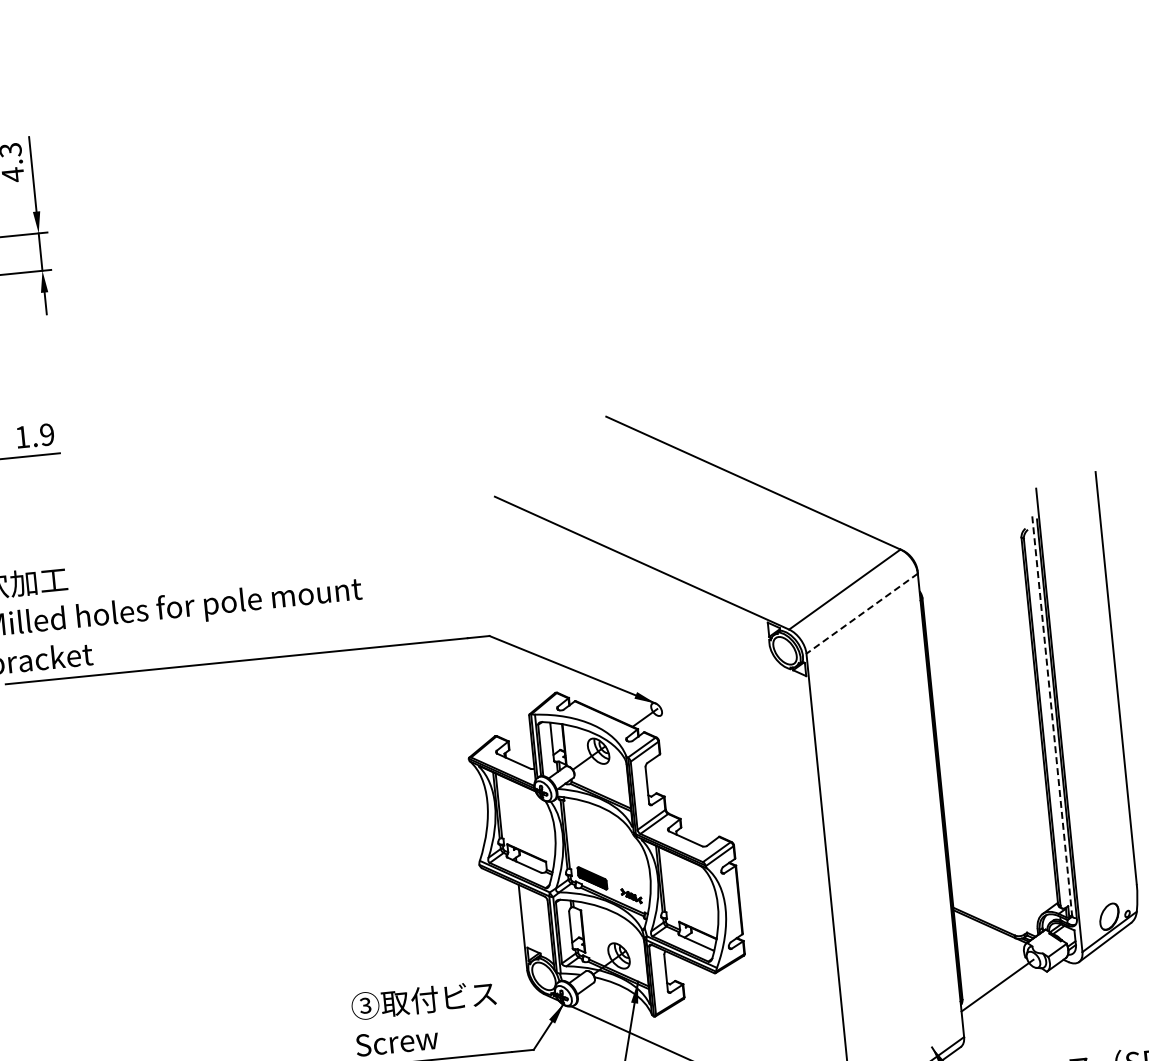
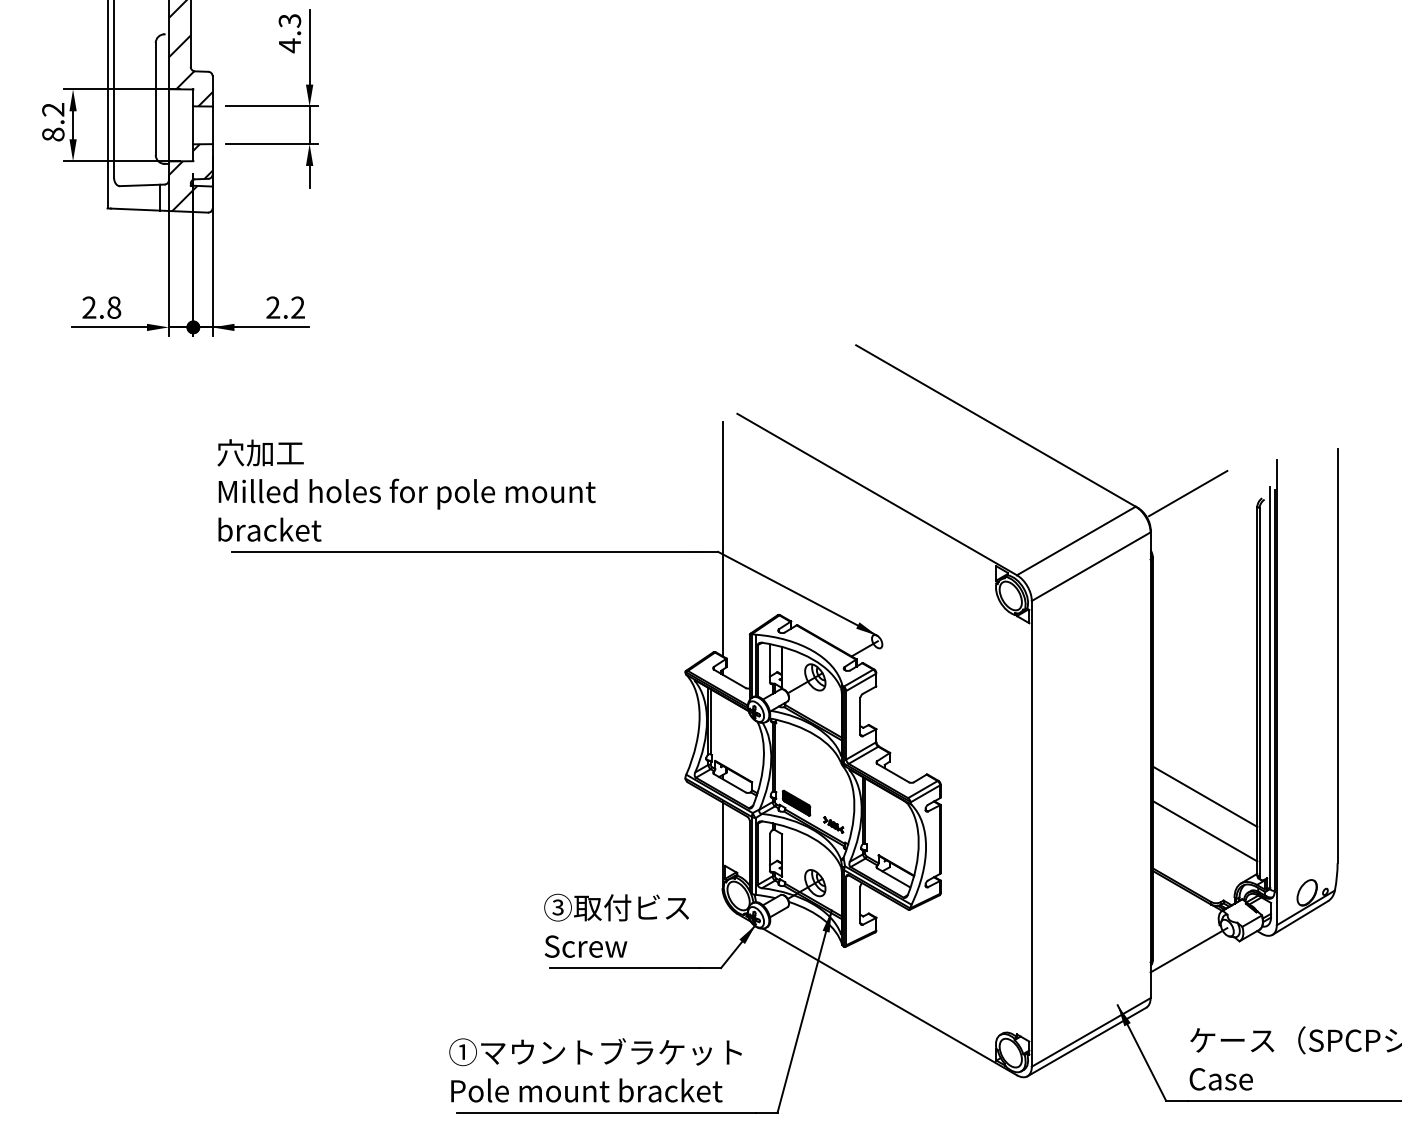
text: (34, 435) -> (285, 307), 1.9 -> 2.2
line: (951, 531) -> (1188, 493), added
line: (862, 613) -> (1091, 566), dashed -> solid
line: (492, 623) -> (722, 539), added
line: (1052, 716) -> (1270, 687), dashed -> solid
line: (997, 831) -> (1204, 796), added
line: (1001, 865) -> (1204, 831), added

